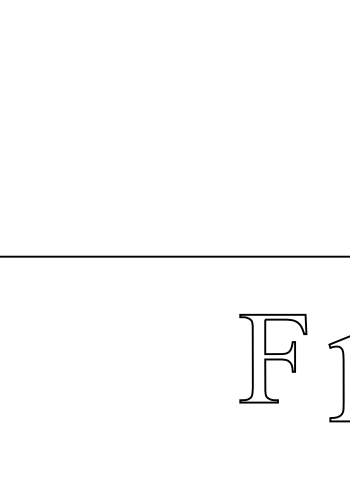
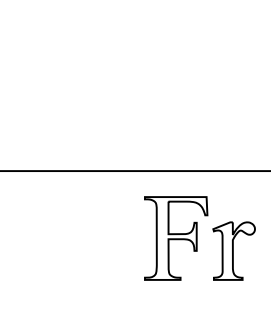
part: (273, 358) -> (176, 238), size x1.43

